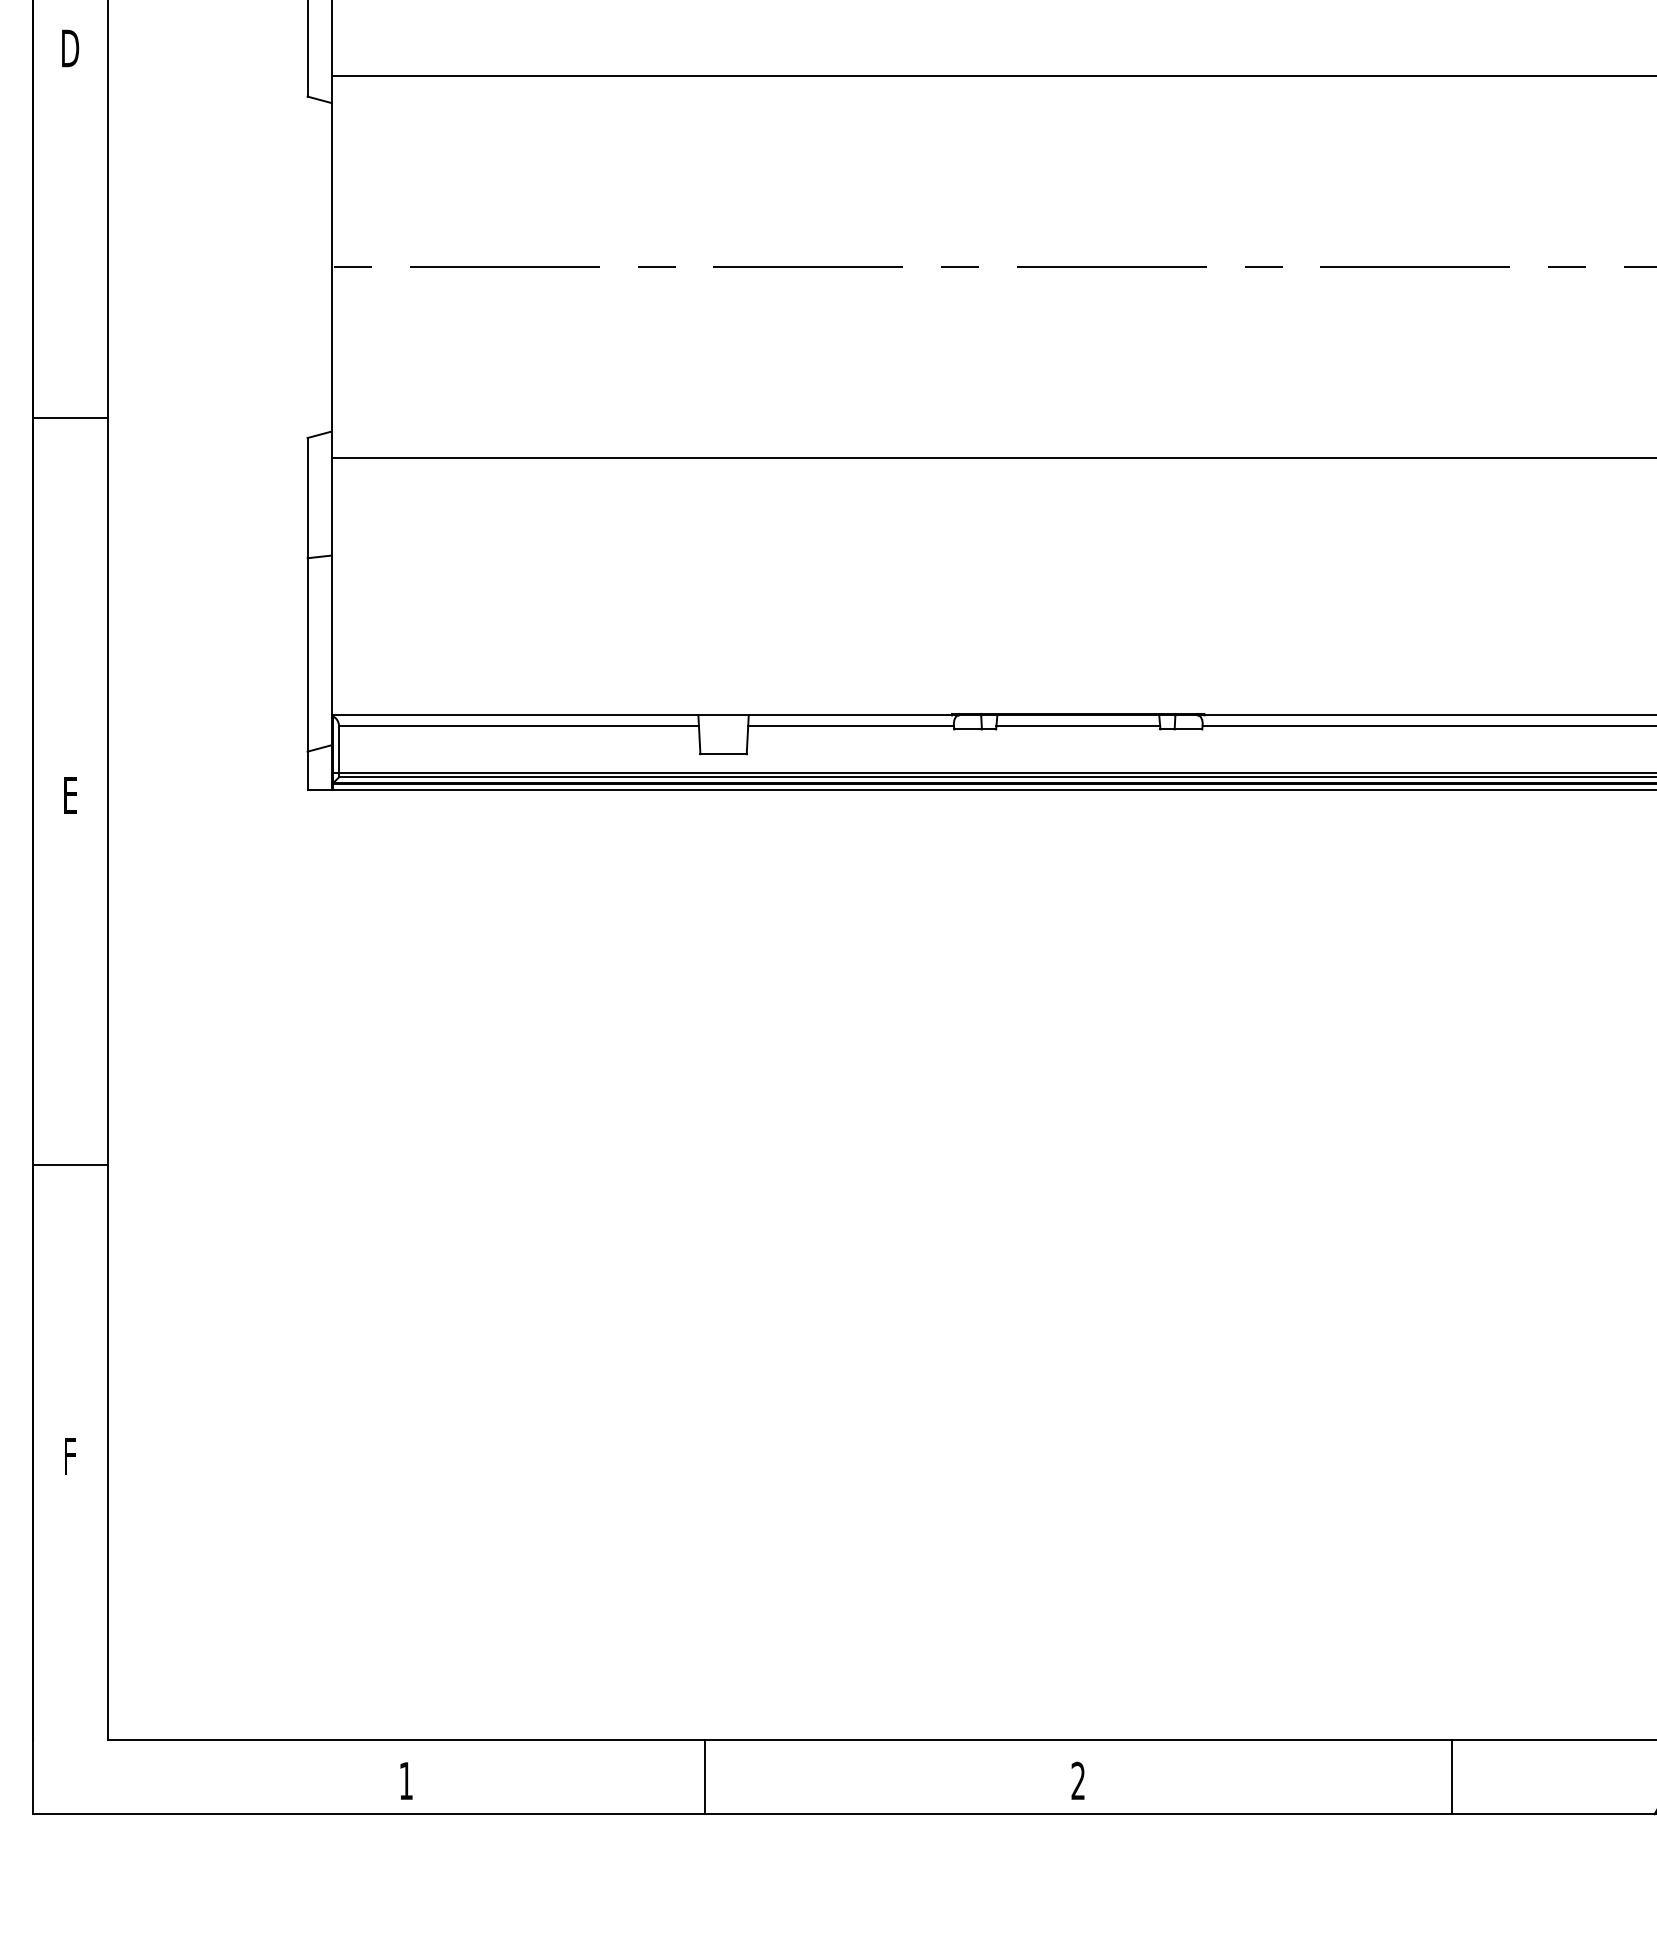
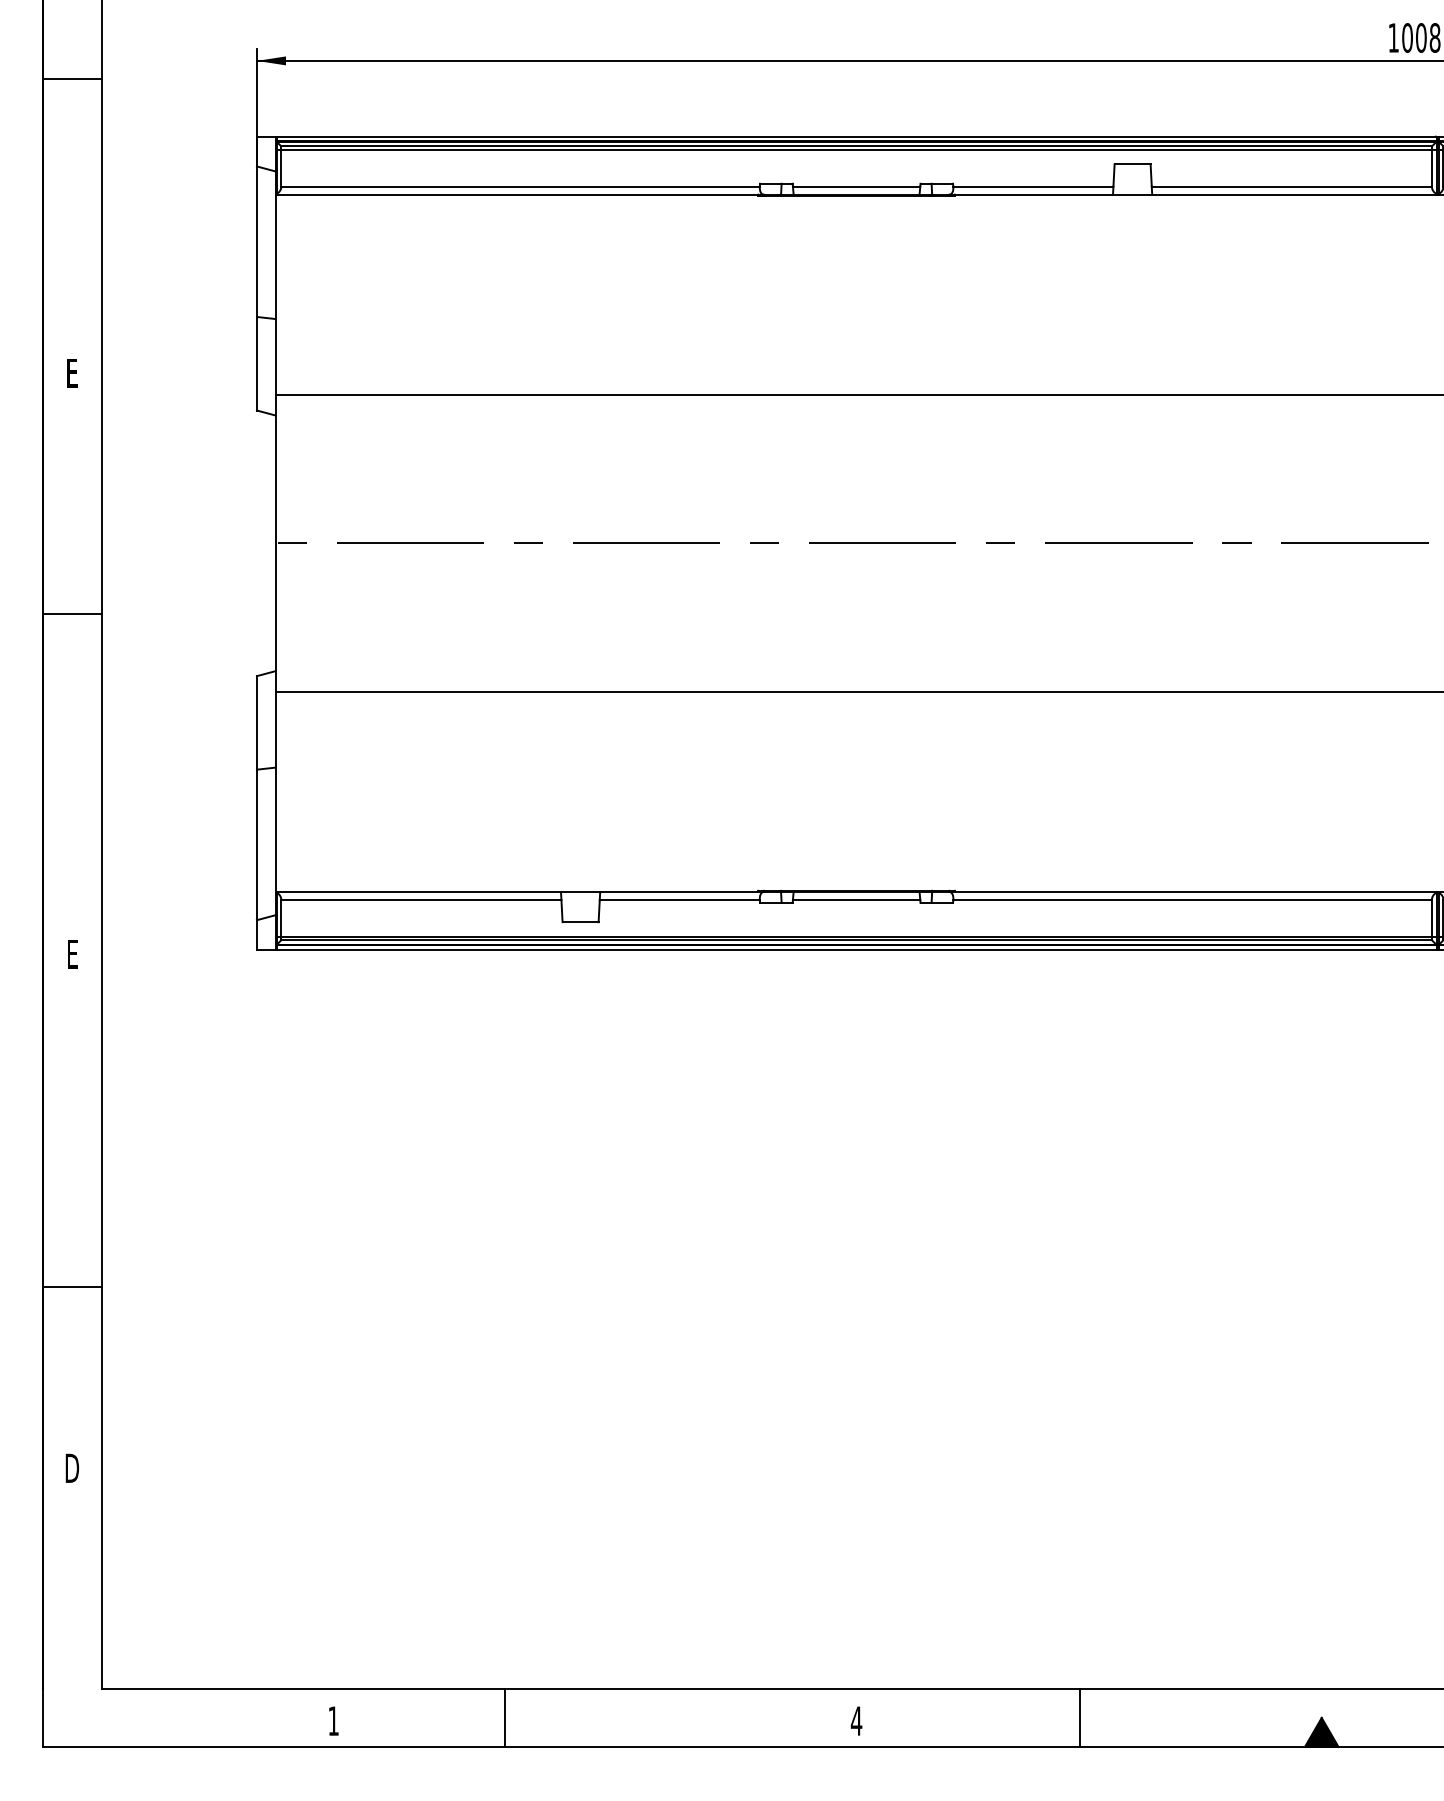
text: (70, 47) -> (72, 372), D -> E
line: (70, 417) -> (72, 614), moved
line: (70, 1164) -> (72, 1287), moved
text: (70, 1455) -> (72, 1467), F -> D
line: (705, 1776) -> (505, 1717), moved
line: (1452, 1776) -> (1080, 1717), moved
text: (1078, 1780) -> (856, 1720), 2 -> 4

